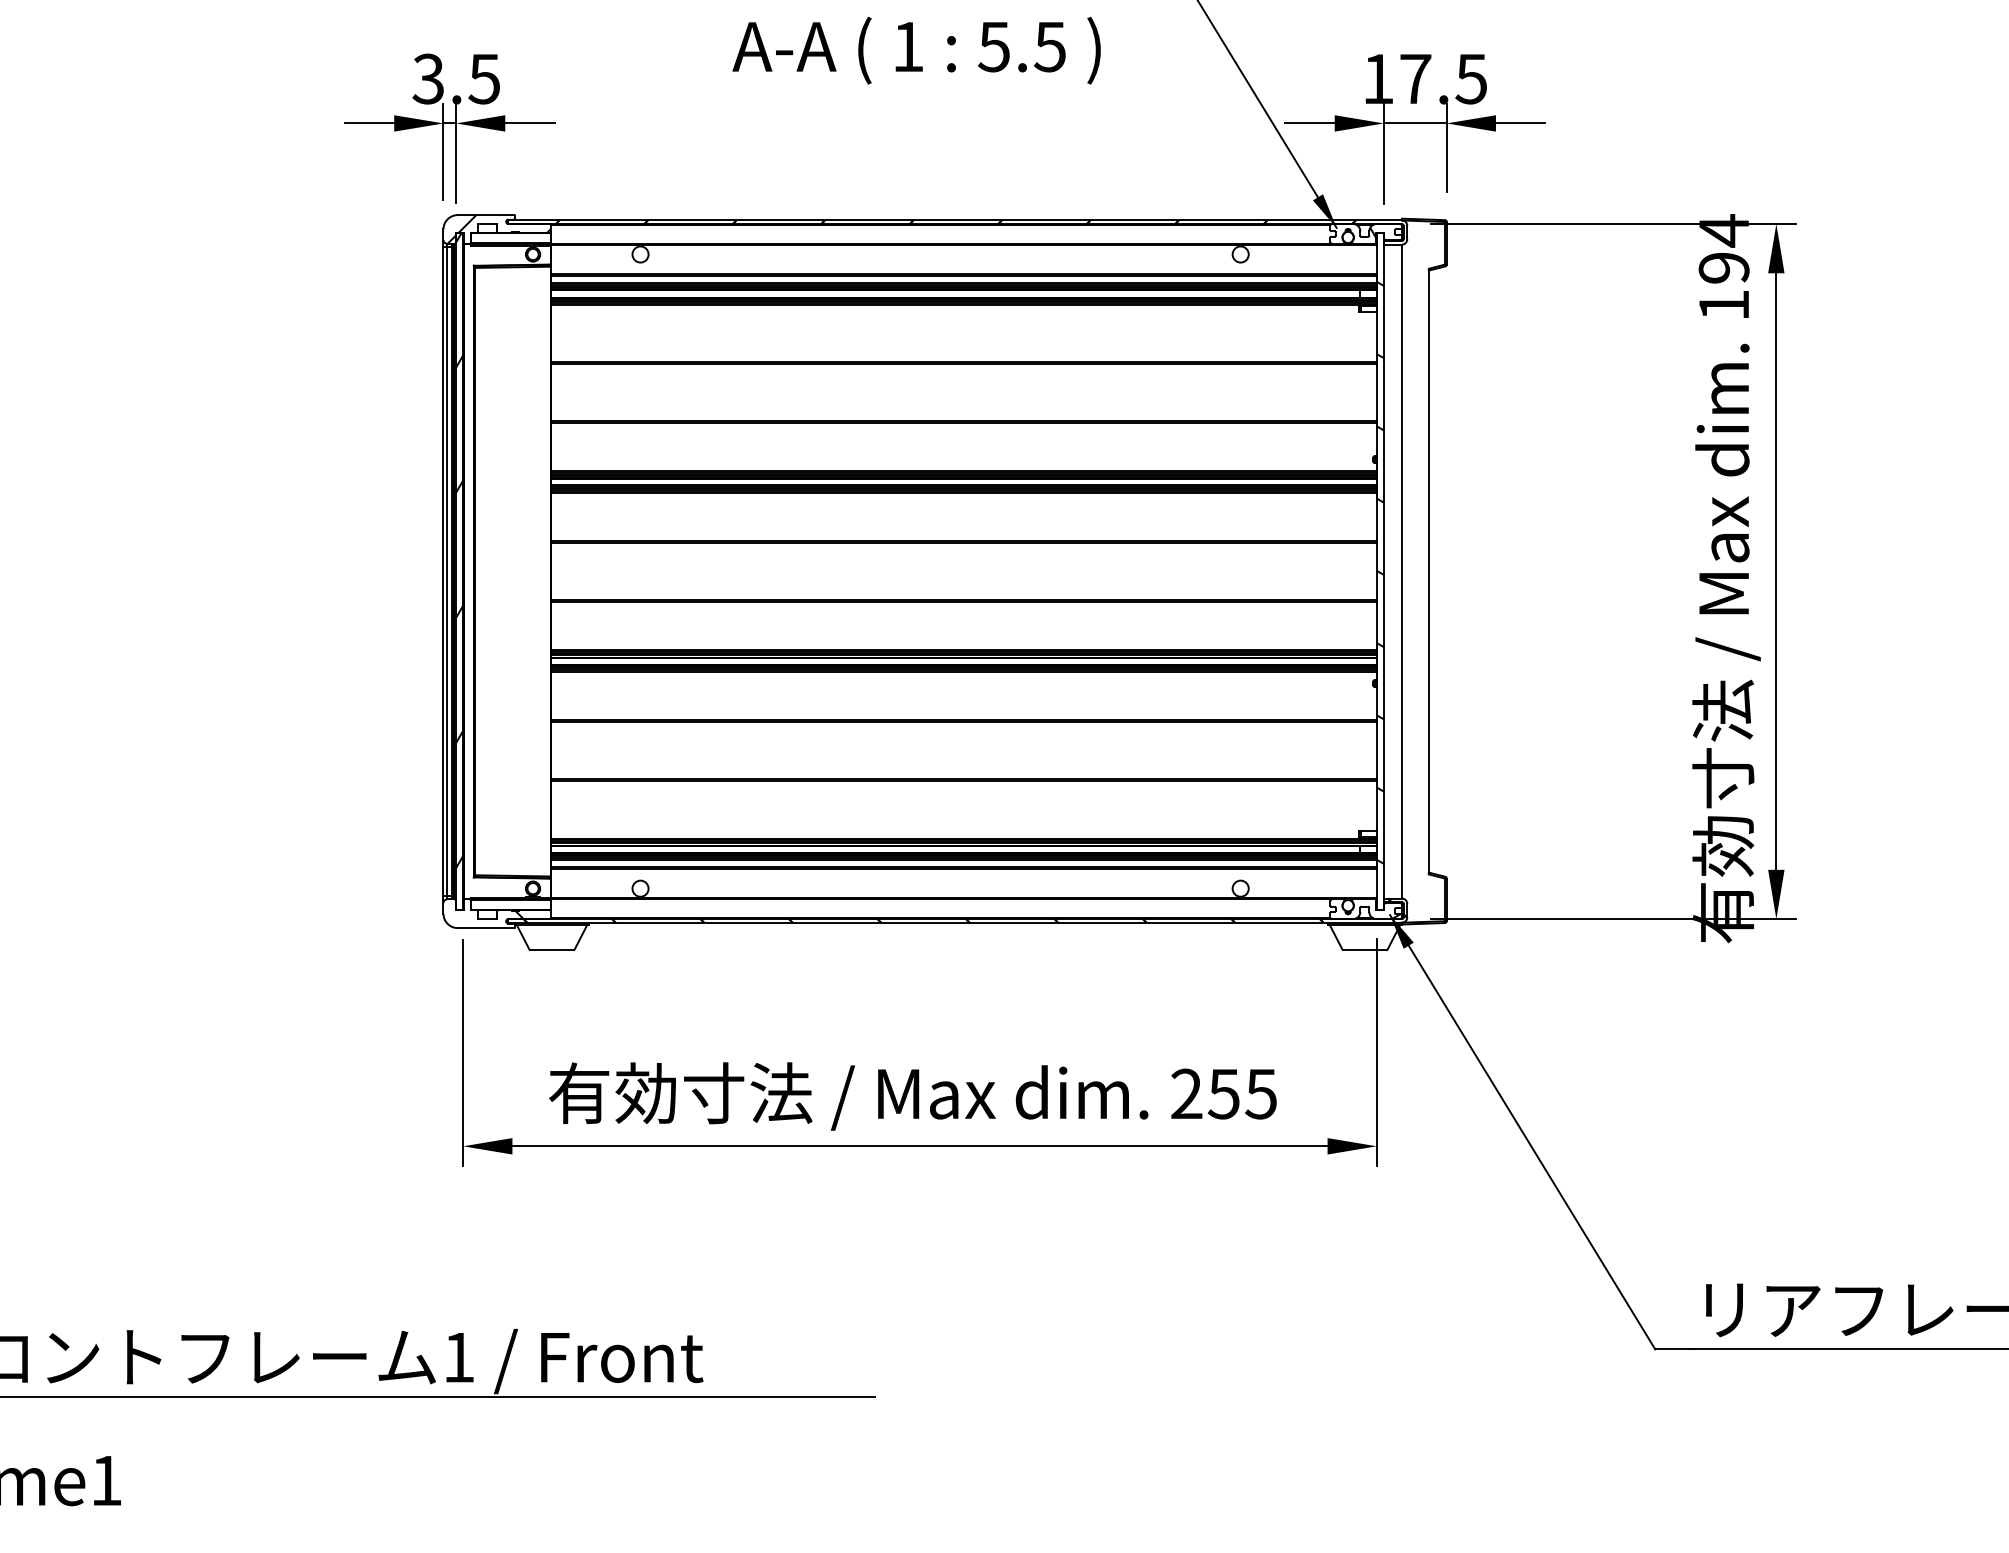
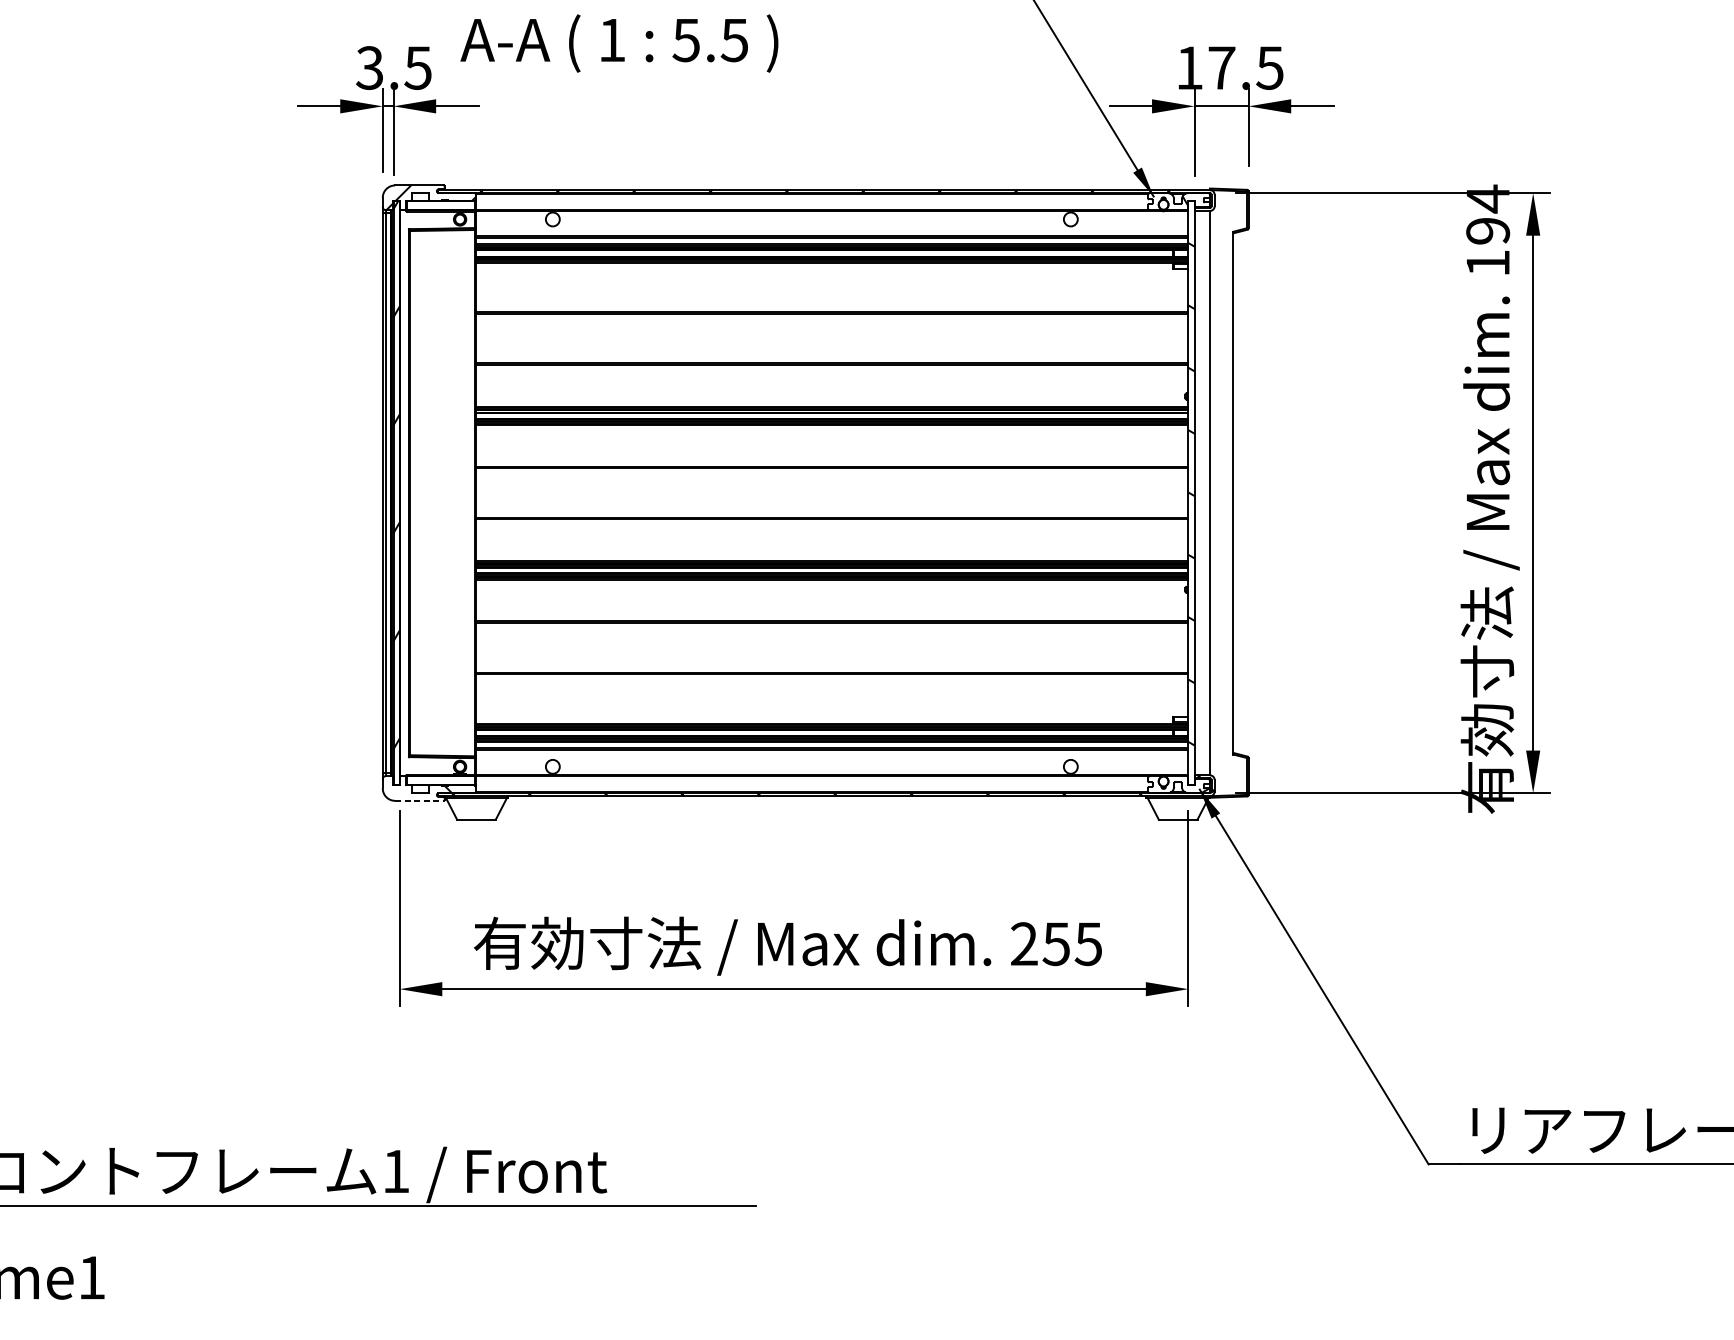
text: (916, 50) -> (619, 43), moved
line: (486, 928) -> (419, 801), solid -> dashed

